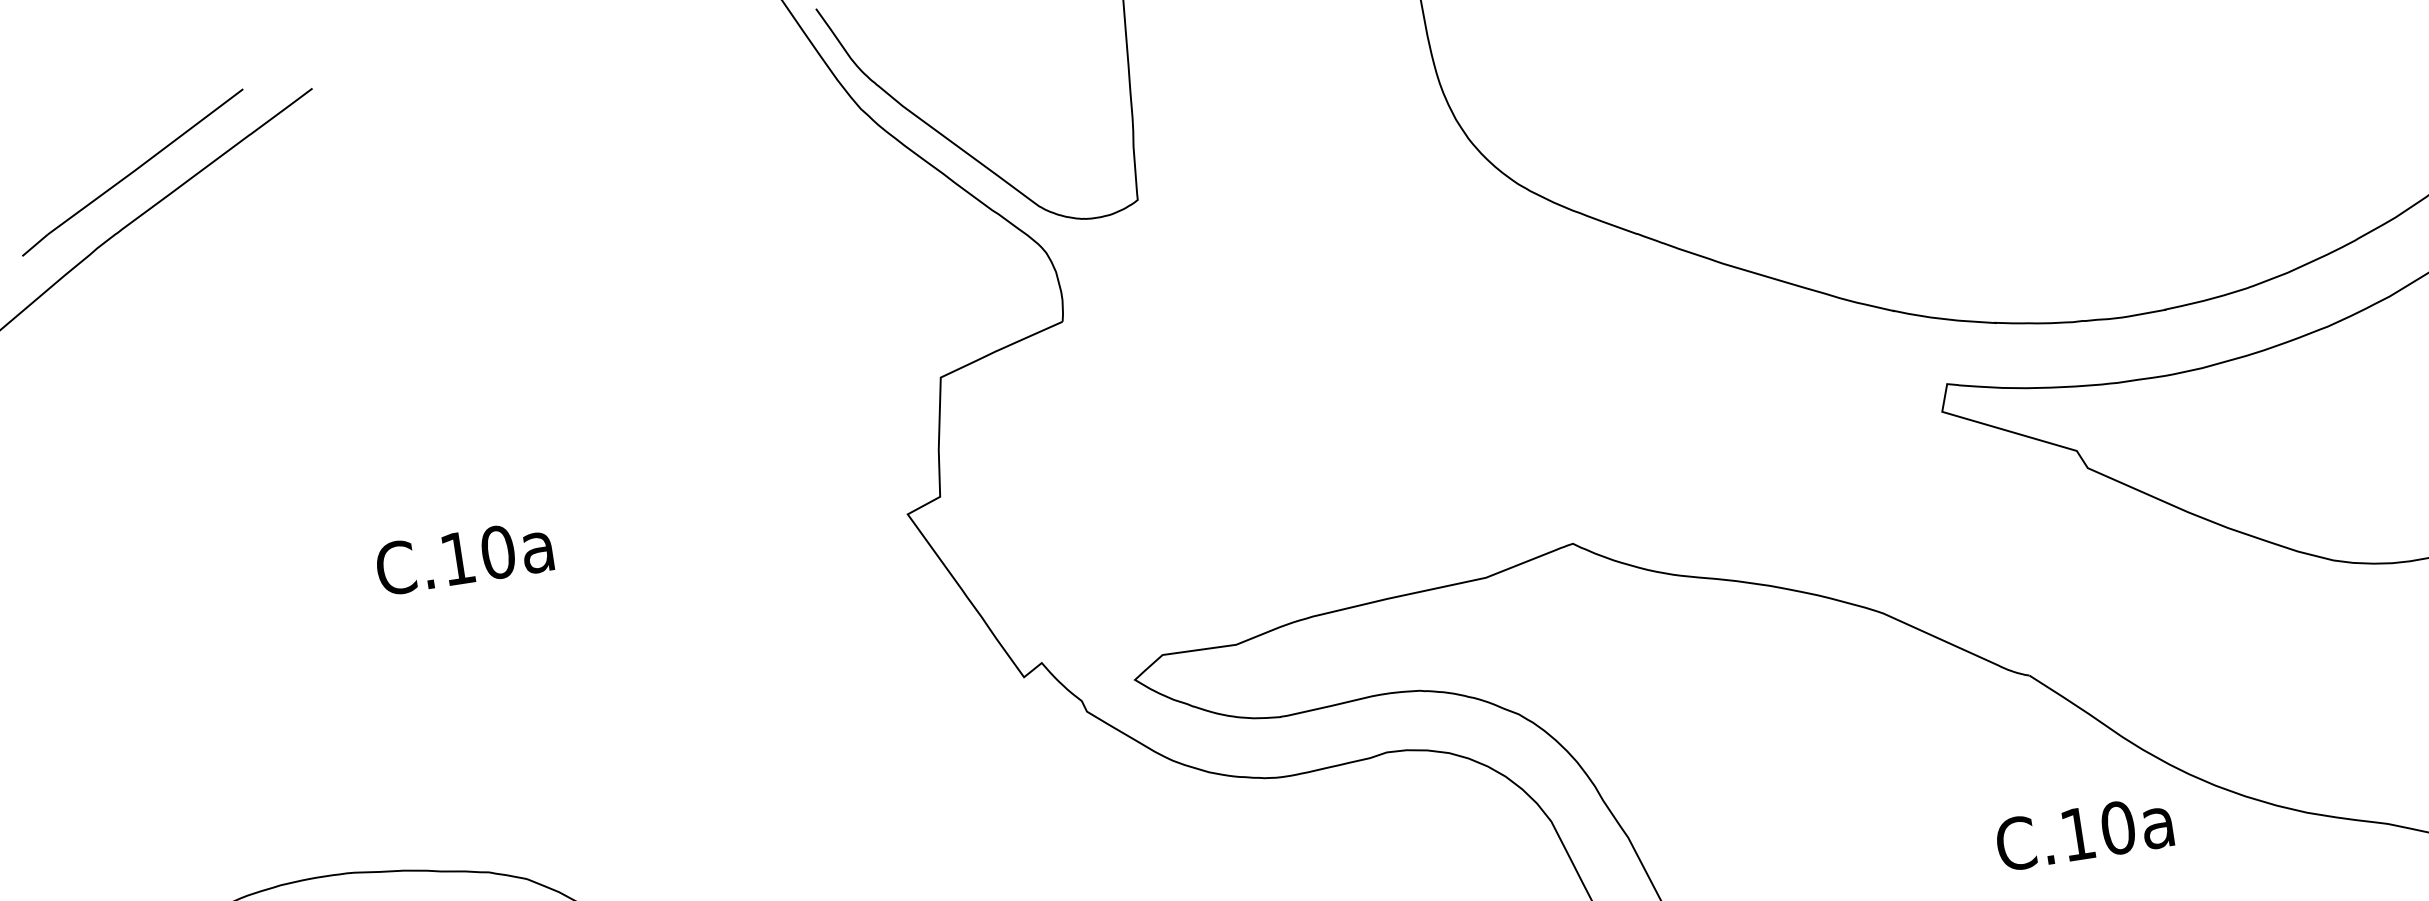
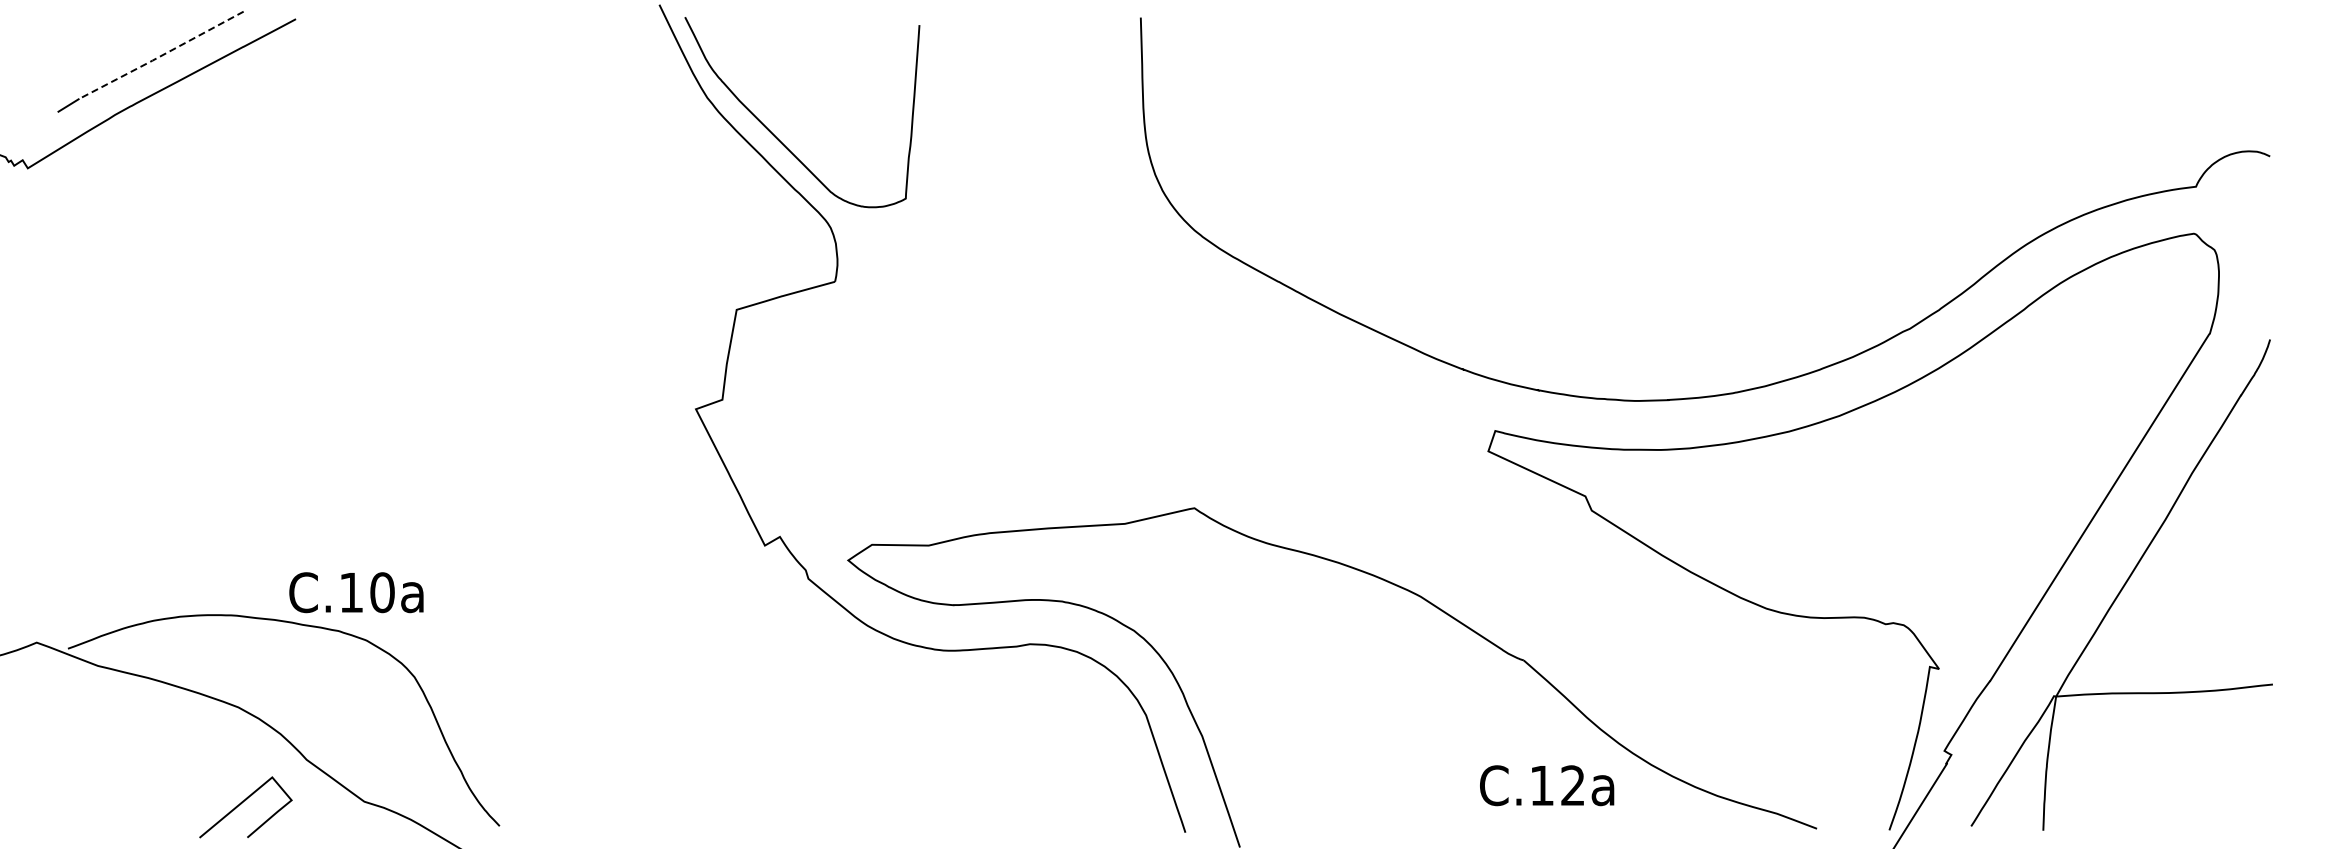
line: (145, 162) -> (161, 55), solid -> dashed
text: (464, 557) -> (356, 592), moved
text: (2118, 827) -> (1573, 785), C.10a -> C.12a

